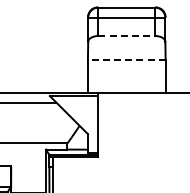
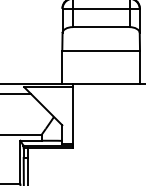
line: (127, 35) -> (101, 26), dashed -> solid
line: (126, 59) -> (100, 50), dashed -> solid

